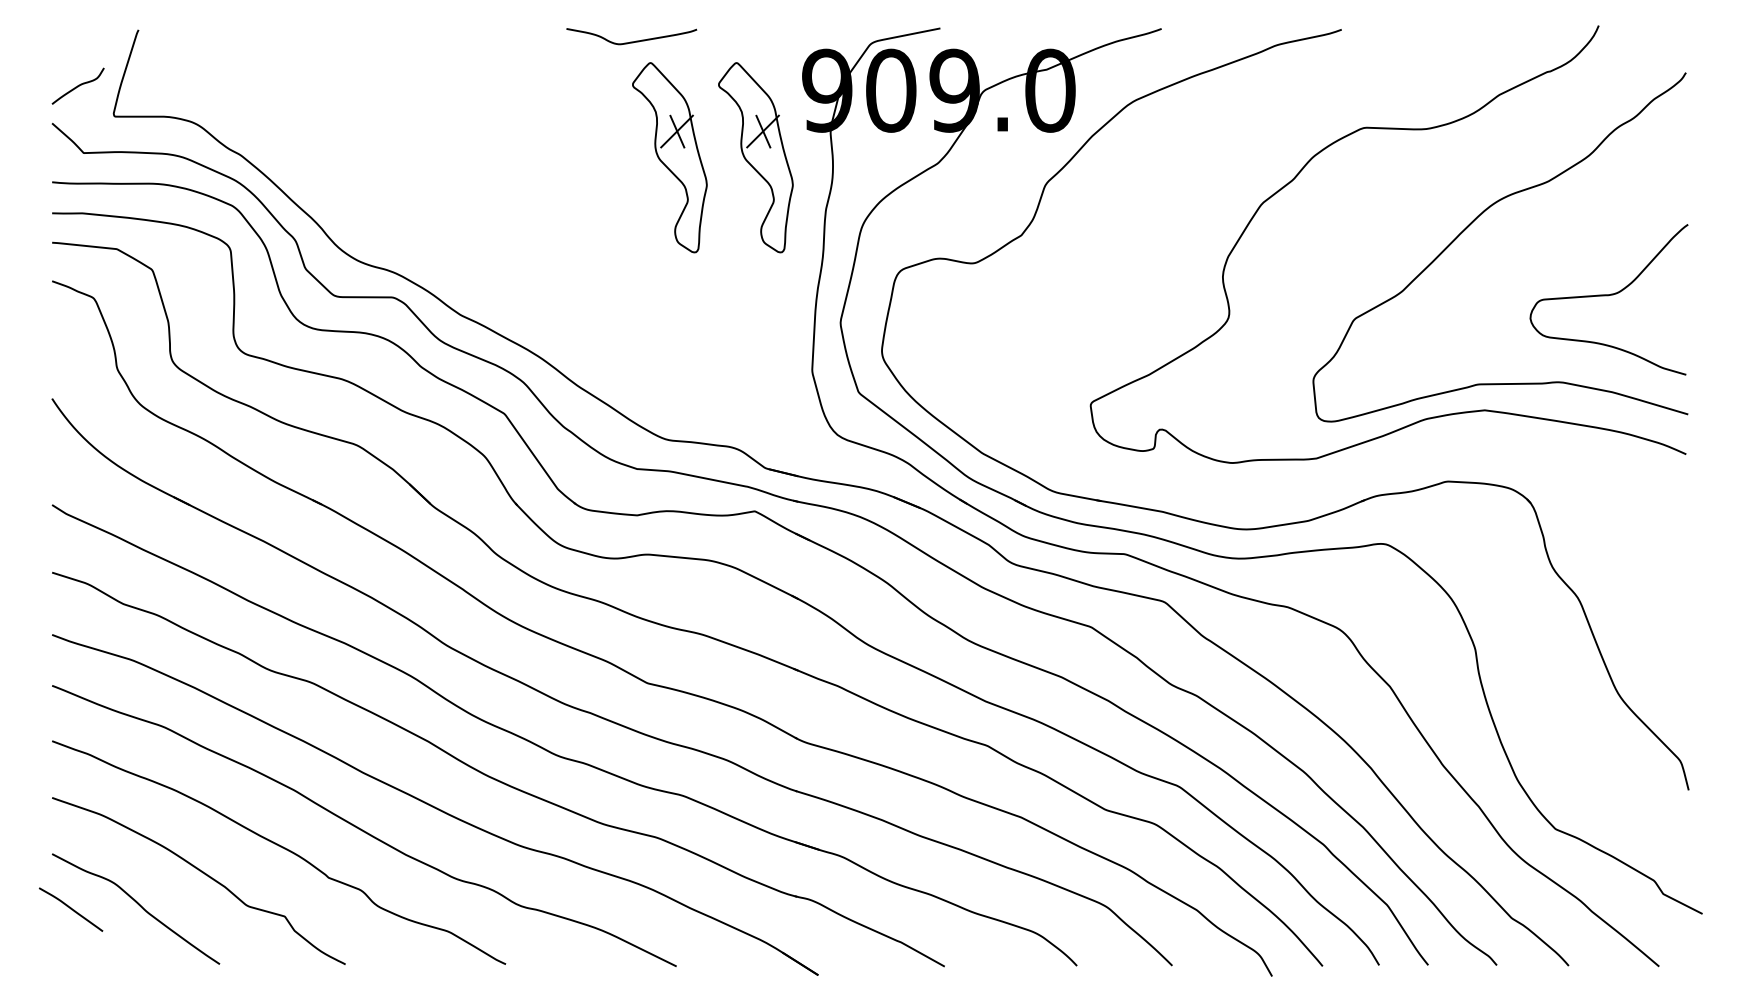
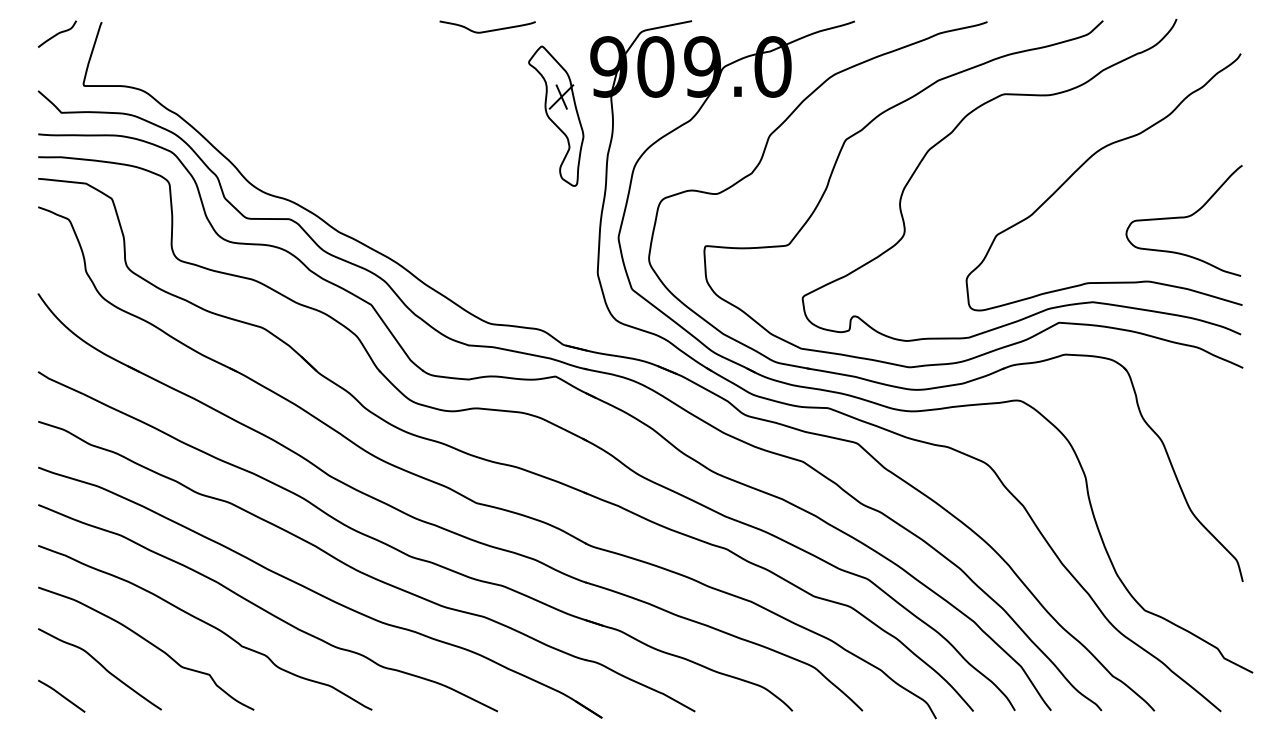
curve: (631, 41) -> (487, 30), moved
curve: (77, 85) -> (56, 33), moved
curve: (1242, 131) -> (914, 96), added
part: (669, 157) -> (492, 116), removed
curve: (71, 909) -> (62, 696), moved

